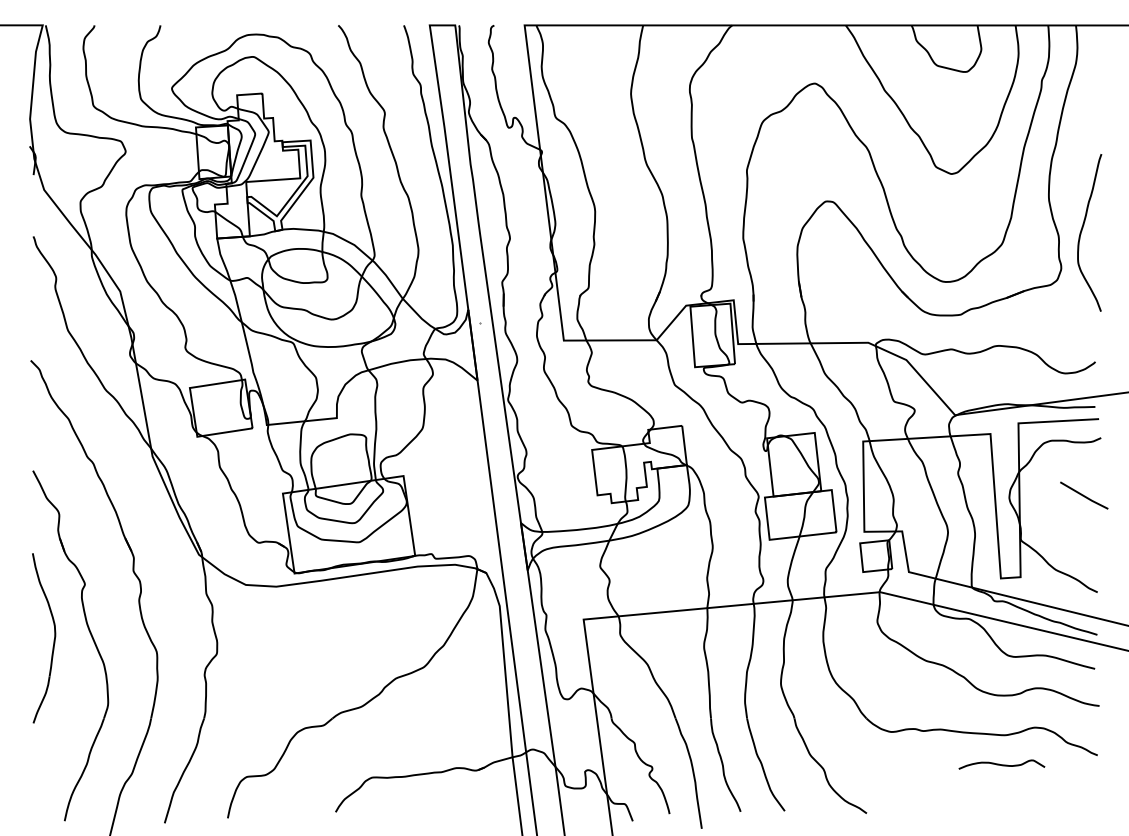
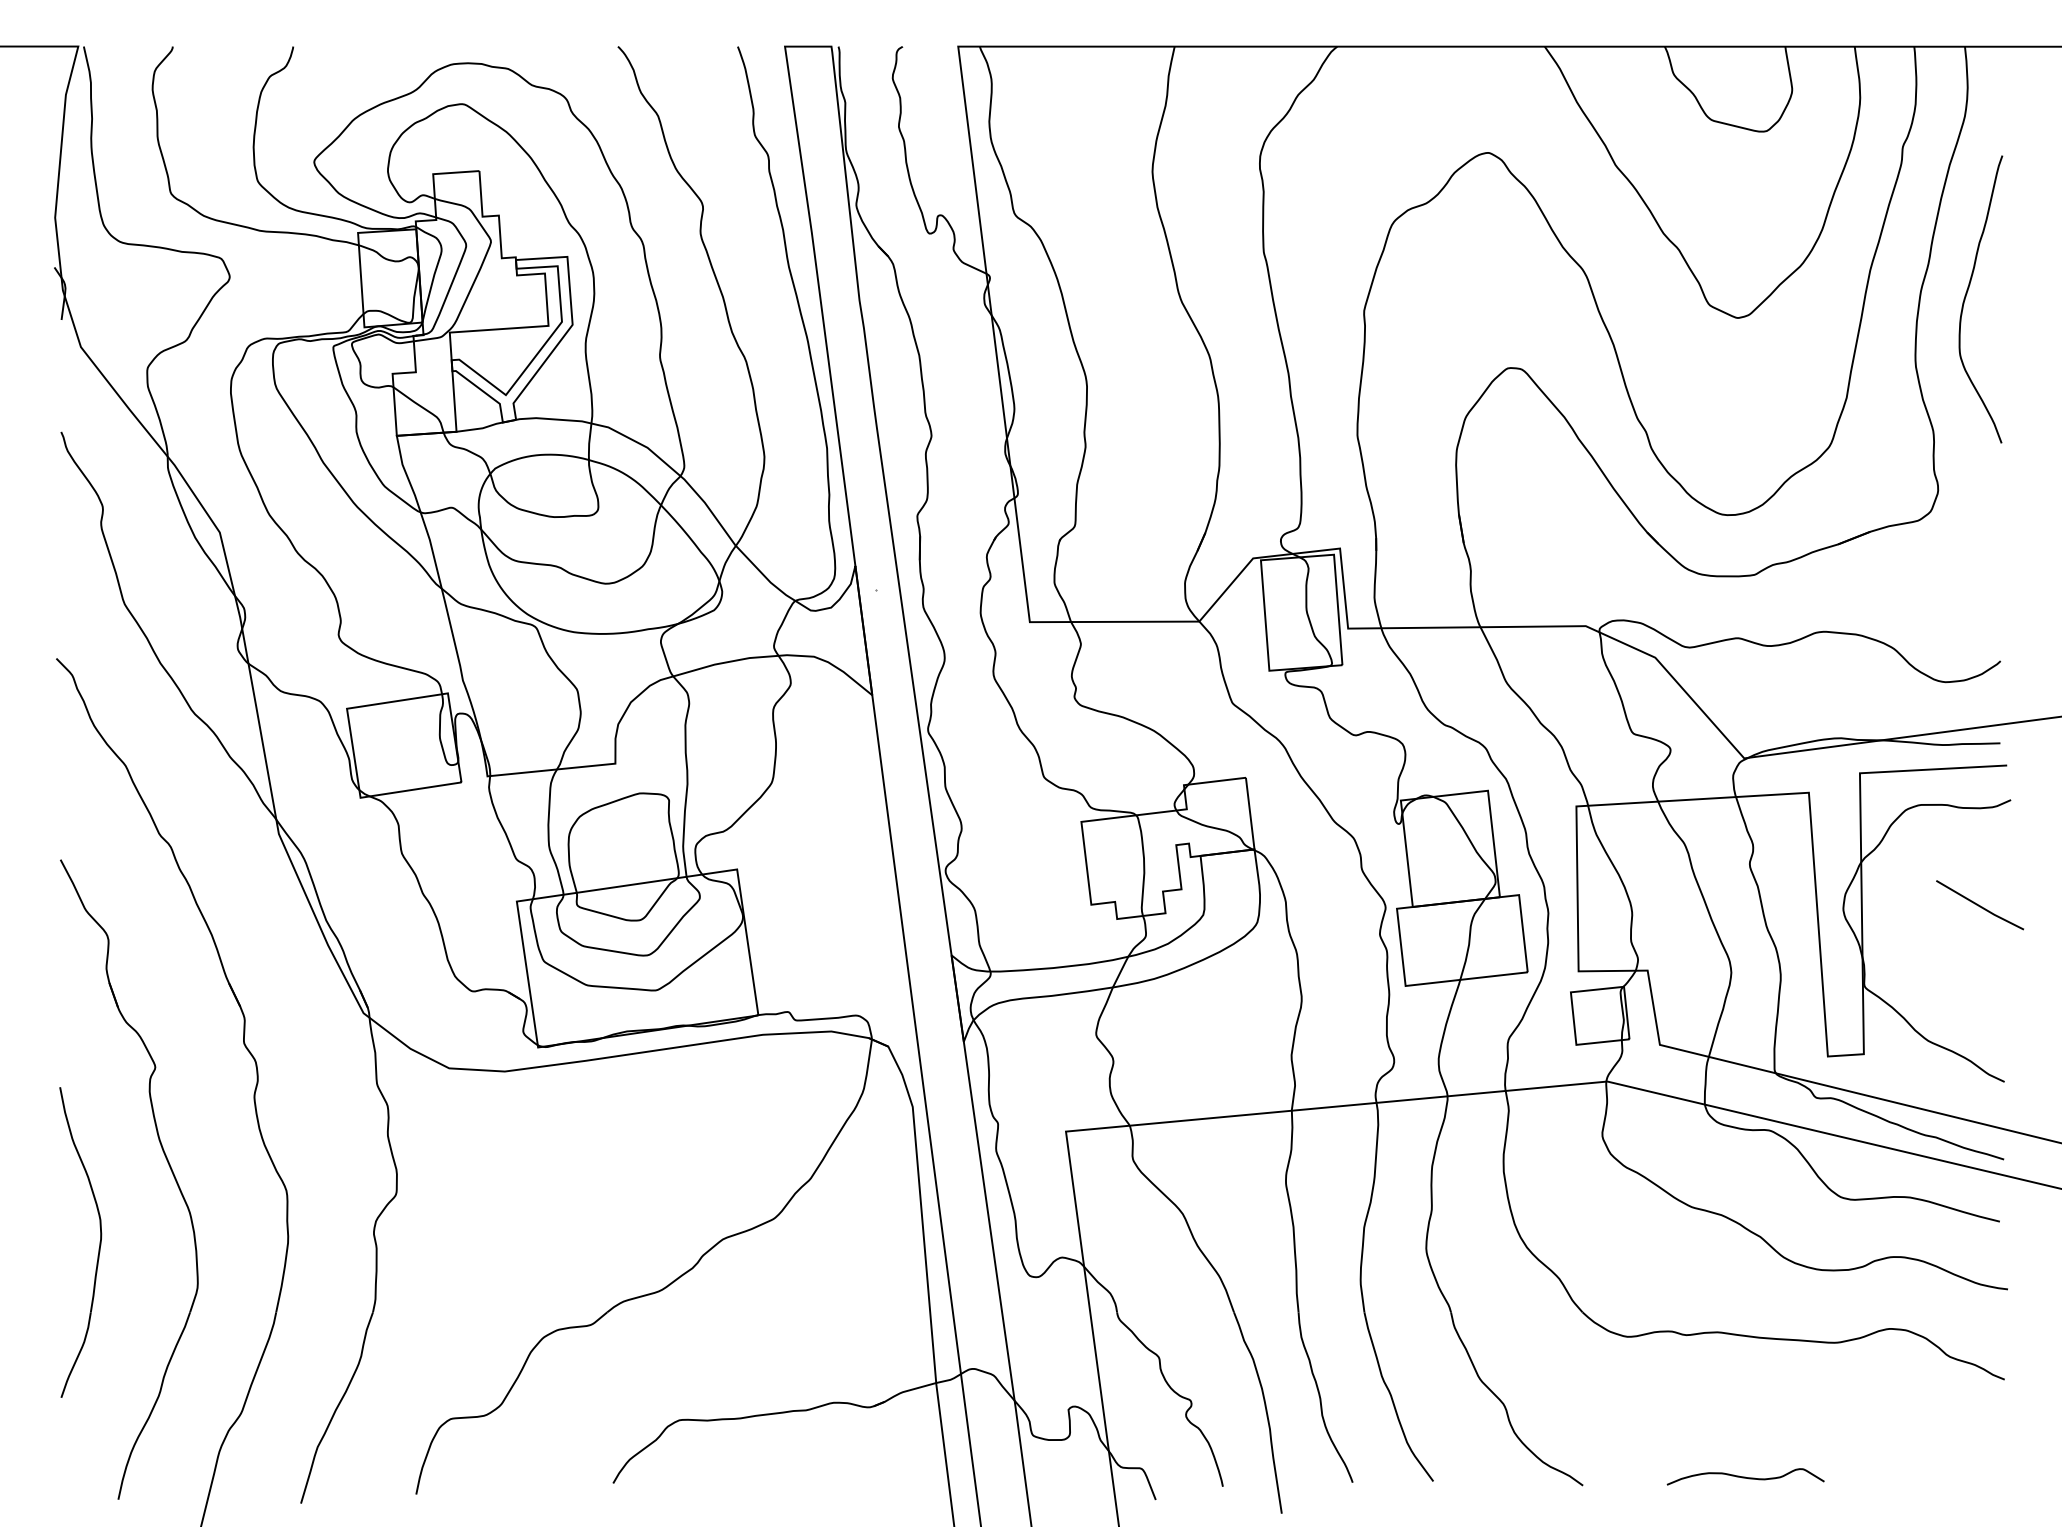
curve: (1082, 231) -> (1967, 296), moved
part: (53, 639) -> (97, 1244), moved
curve: (1001, 764) -> (1744, 1476), moved

